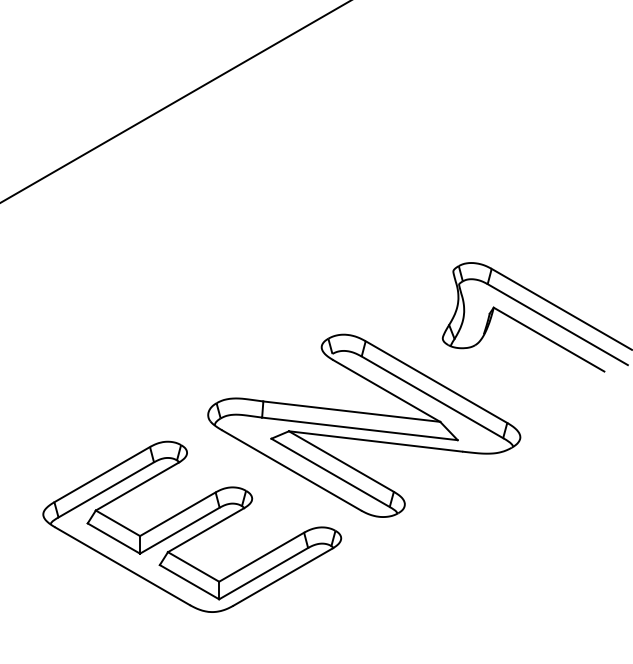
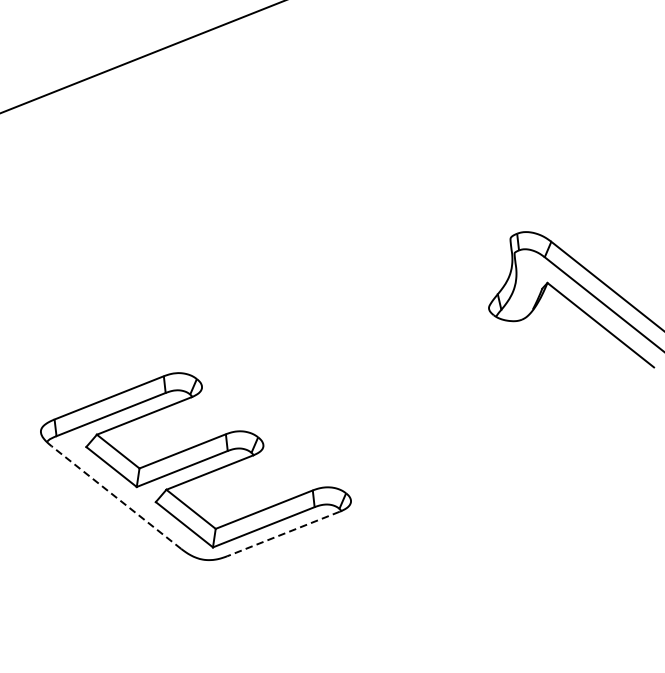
part: (364, 425) -> (393, 386), removed
line: (122, 566) -> (116, 497), solid -> dashed
line: (282, 577) -> (283, 534), solid -> dashed

